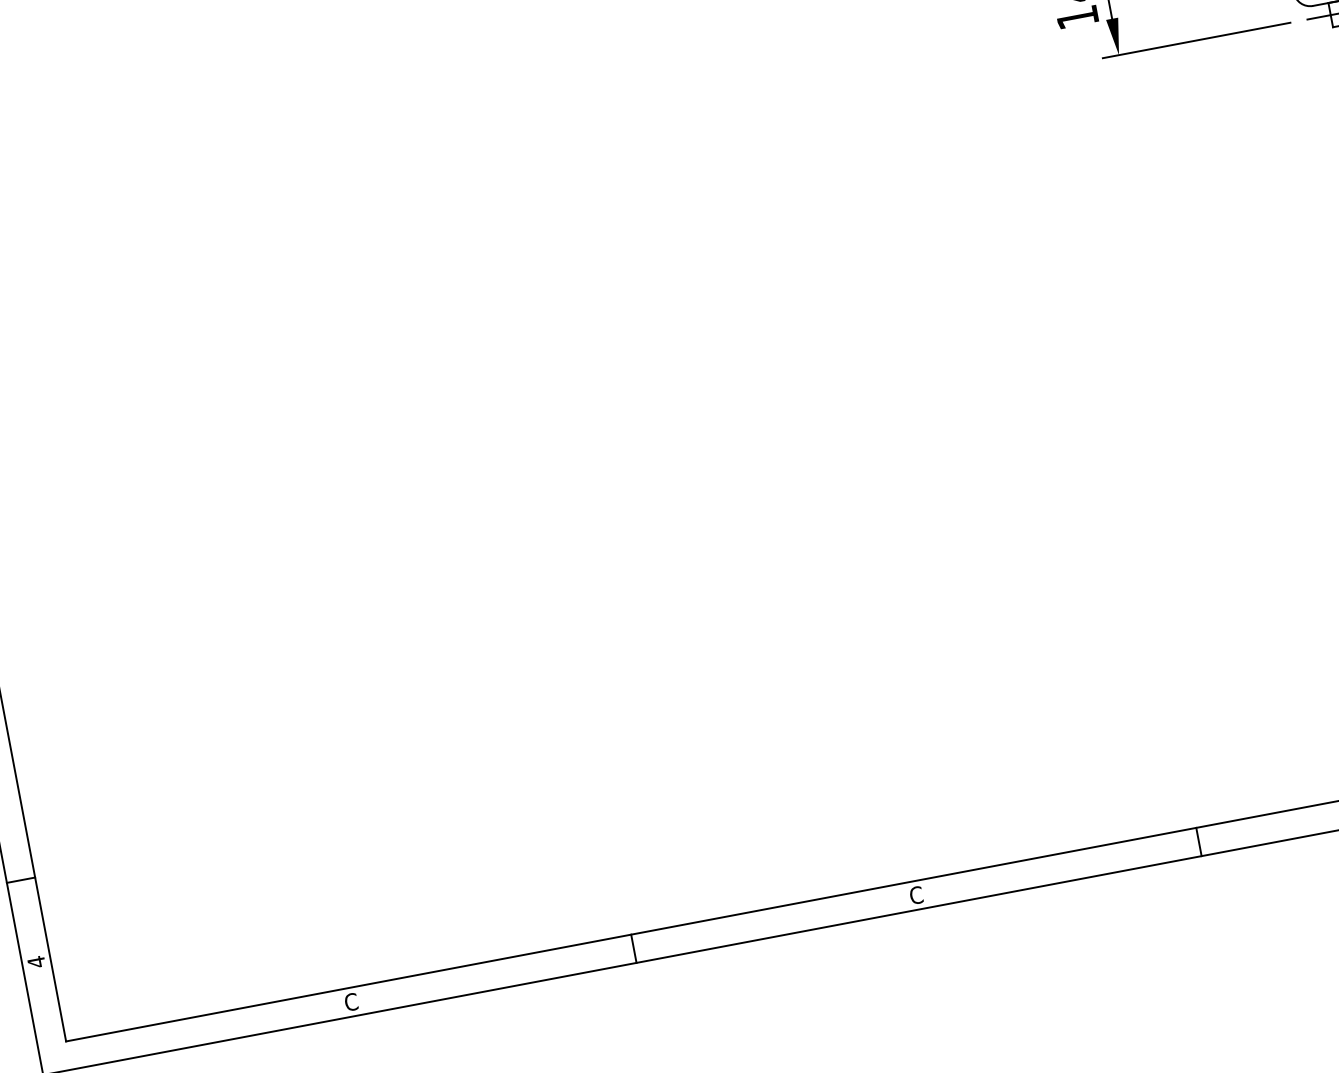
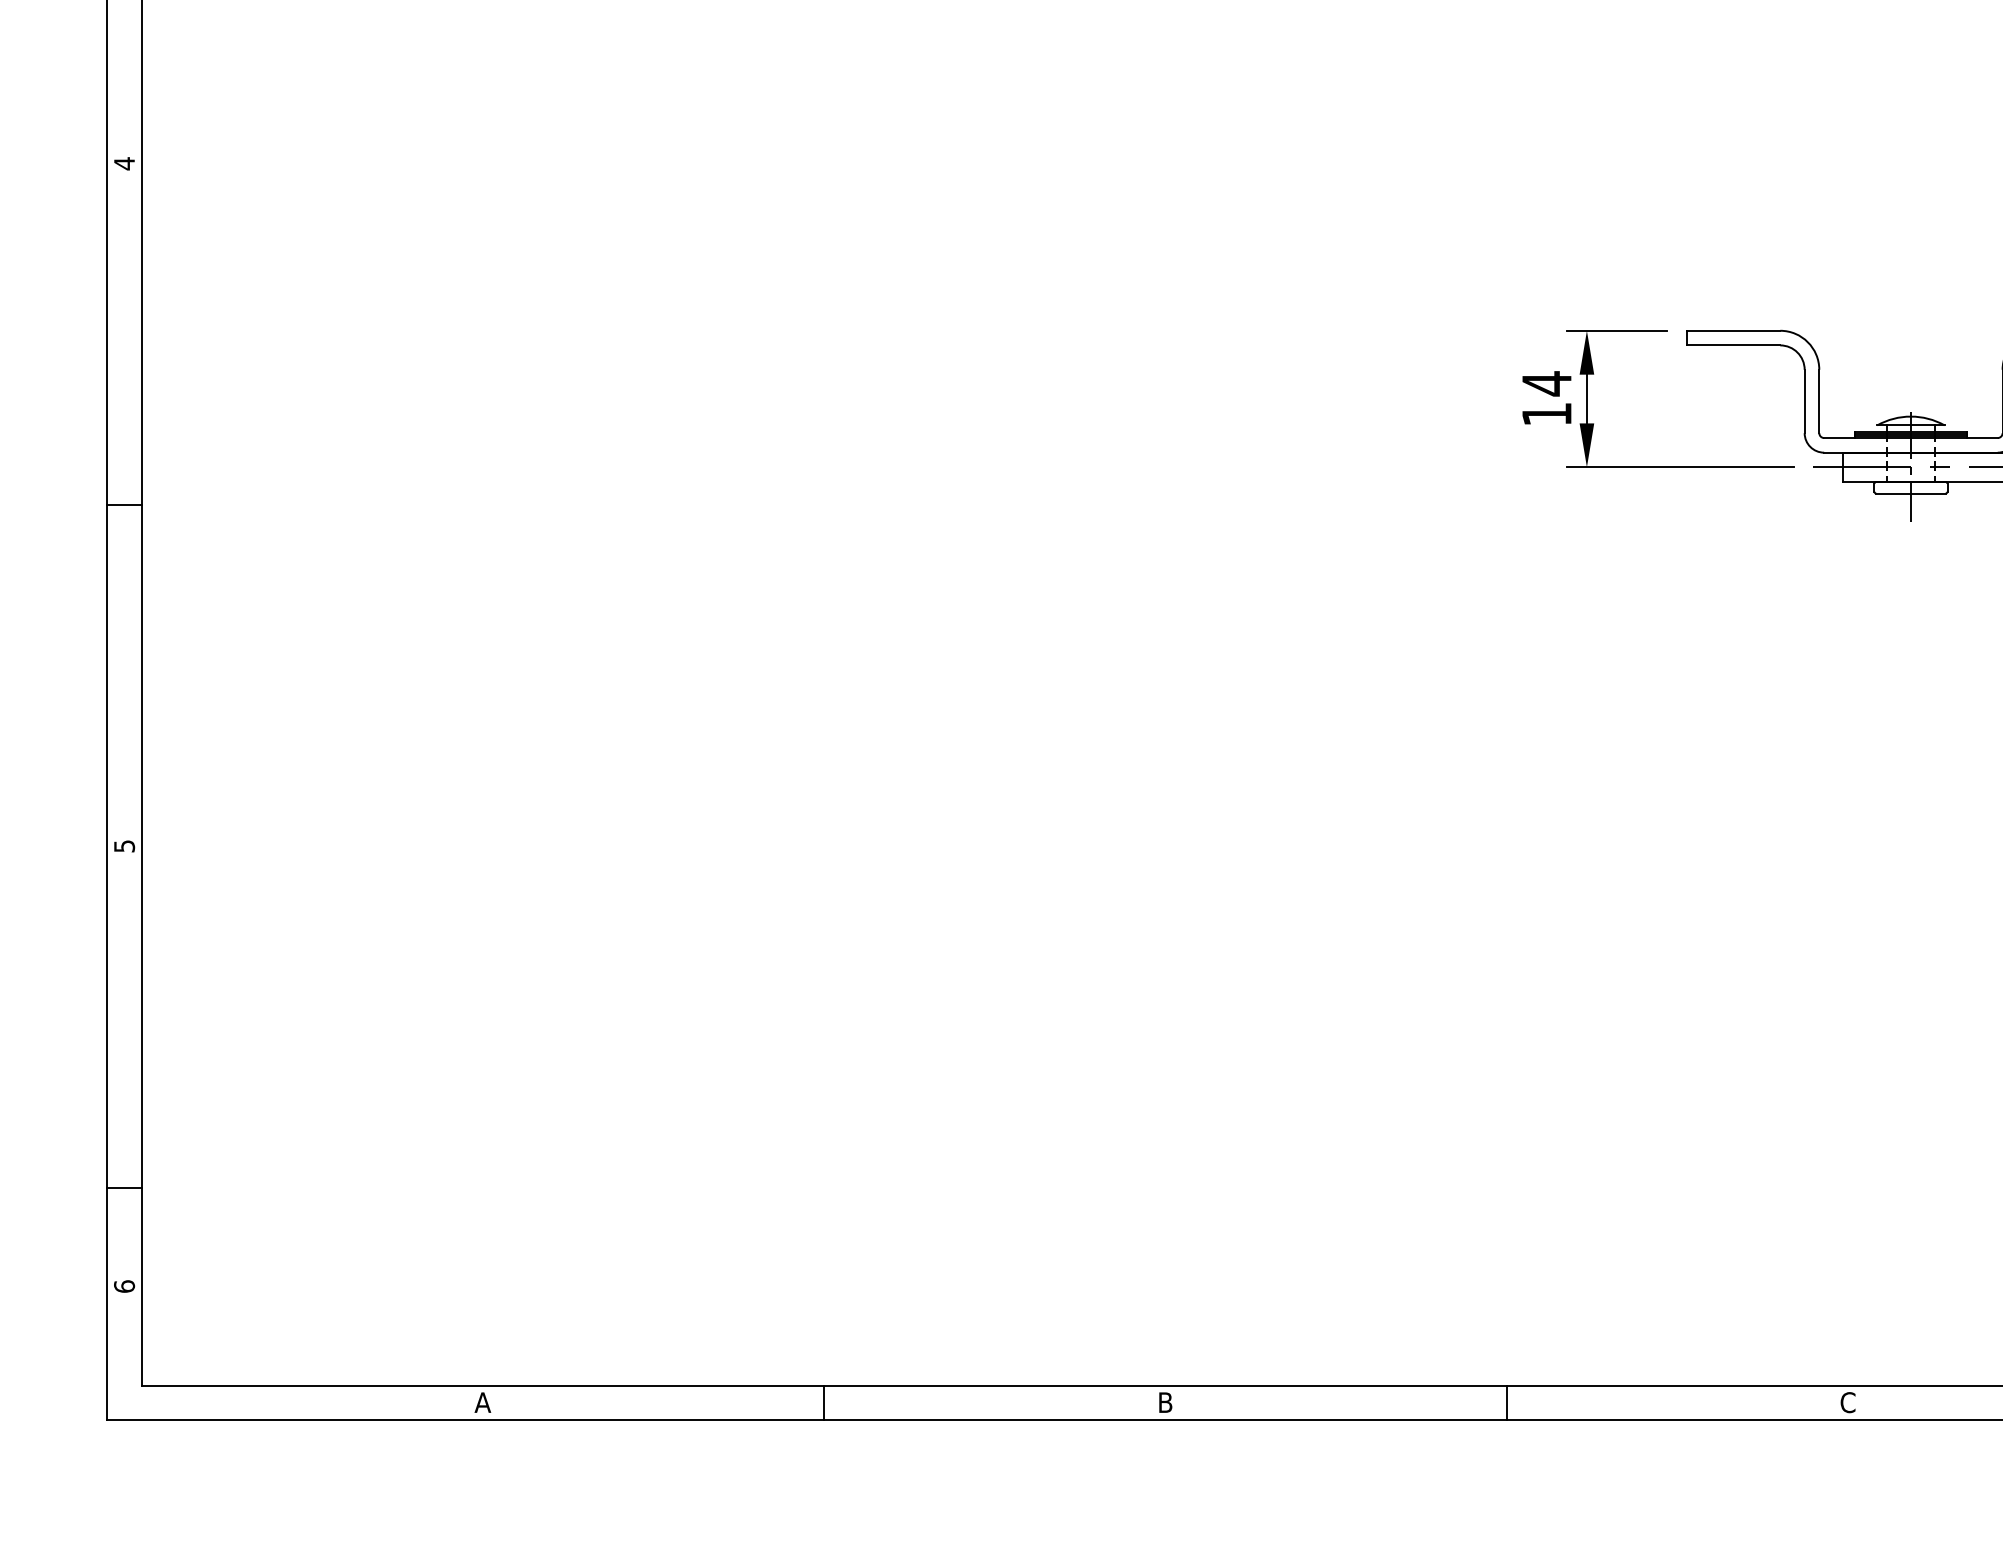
text: (916, 895) -> (1165, 1402), C -> B
text: (36, 962) -> (124, 1286), 4 -> 6
text: (350, 1002) -> (482, 1402), C -> A

